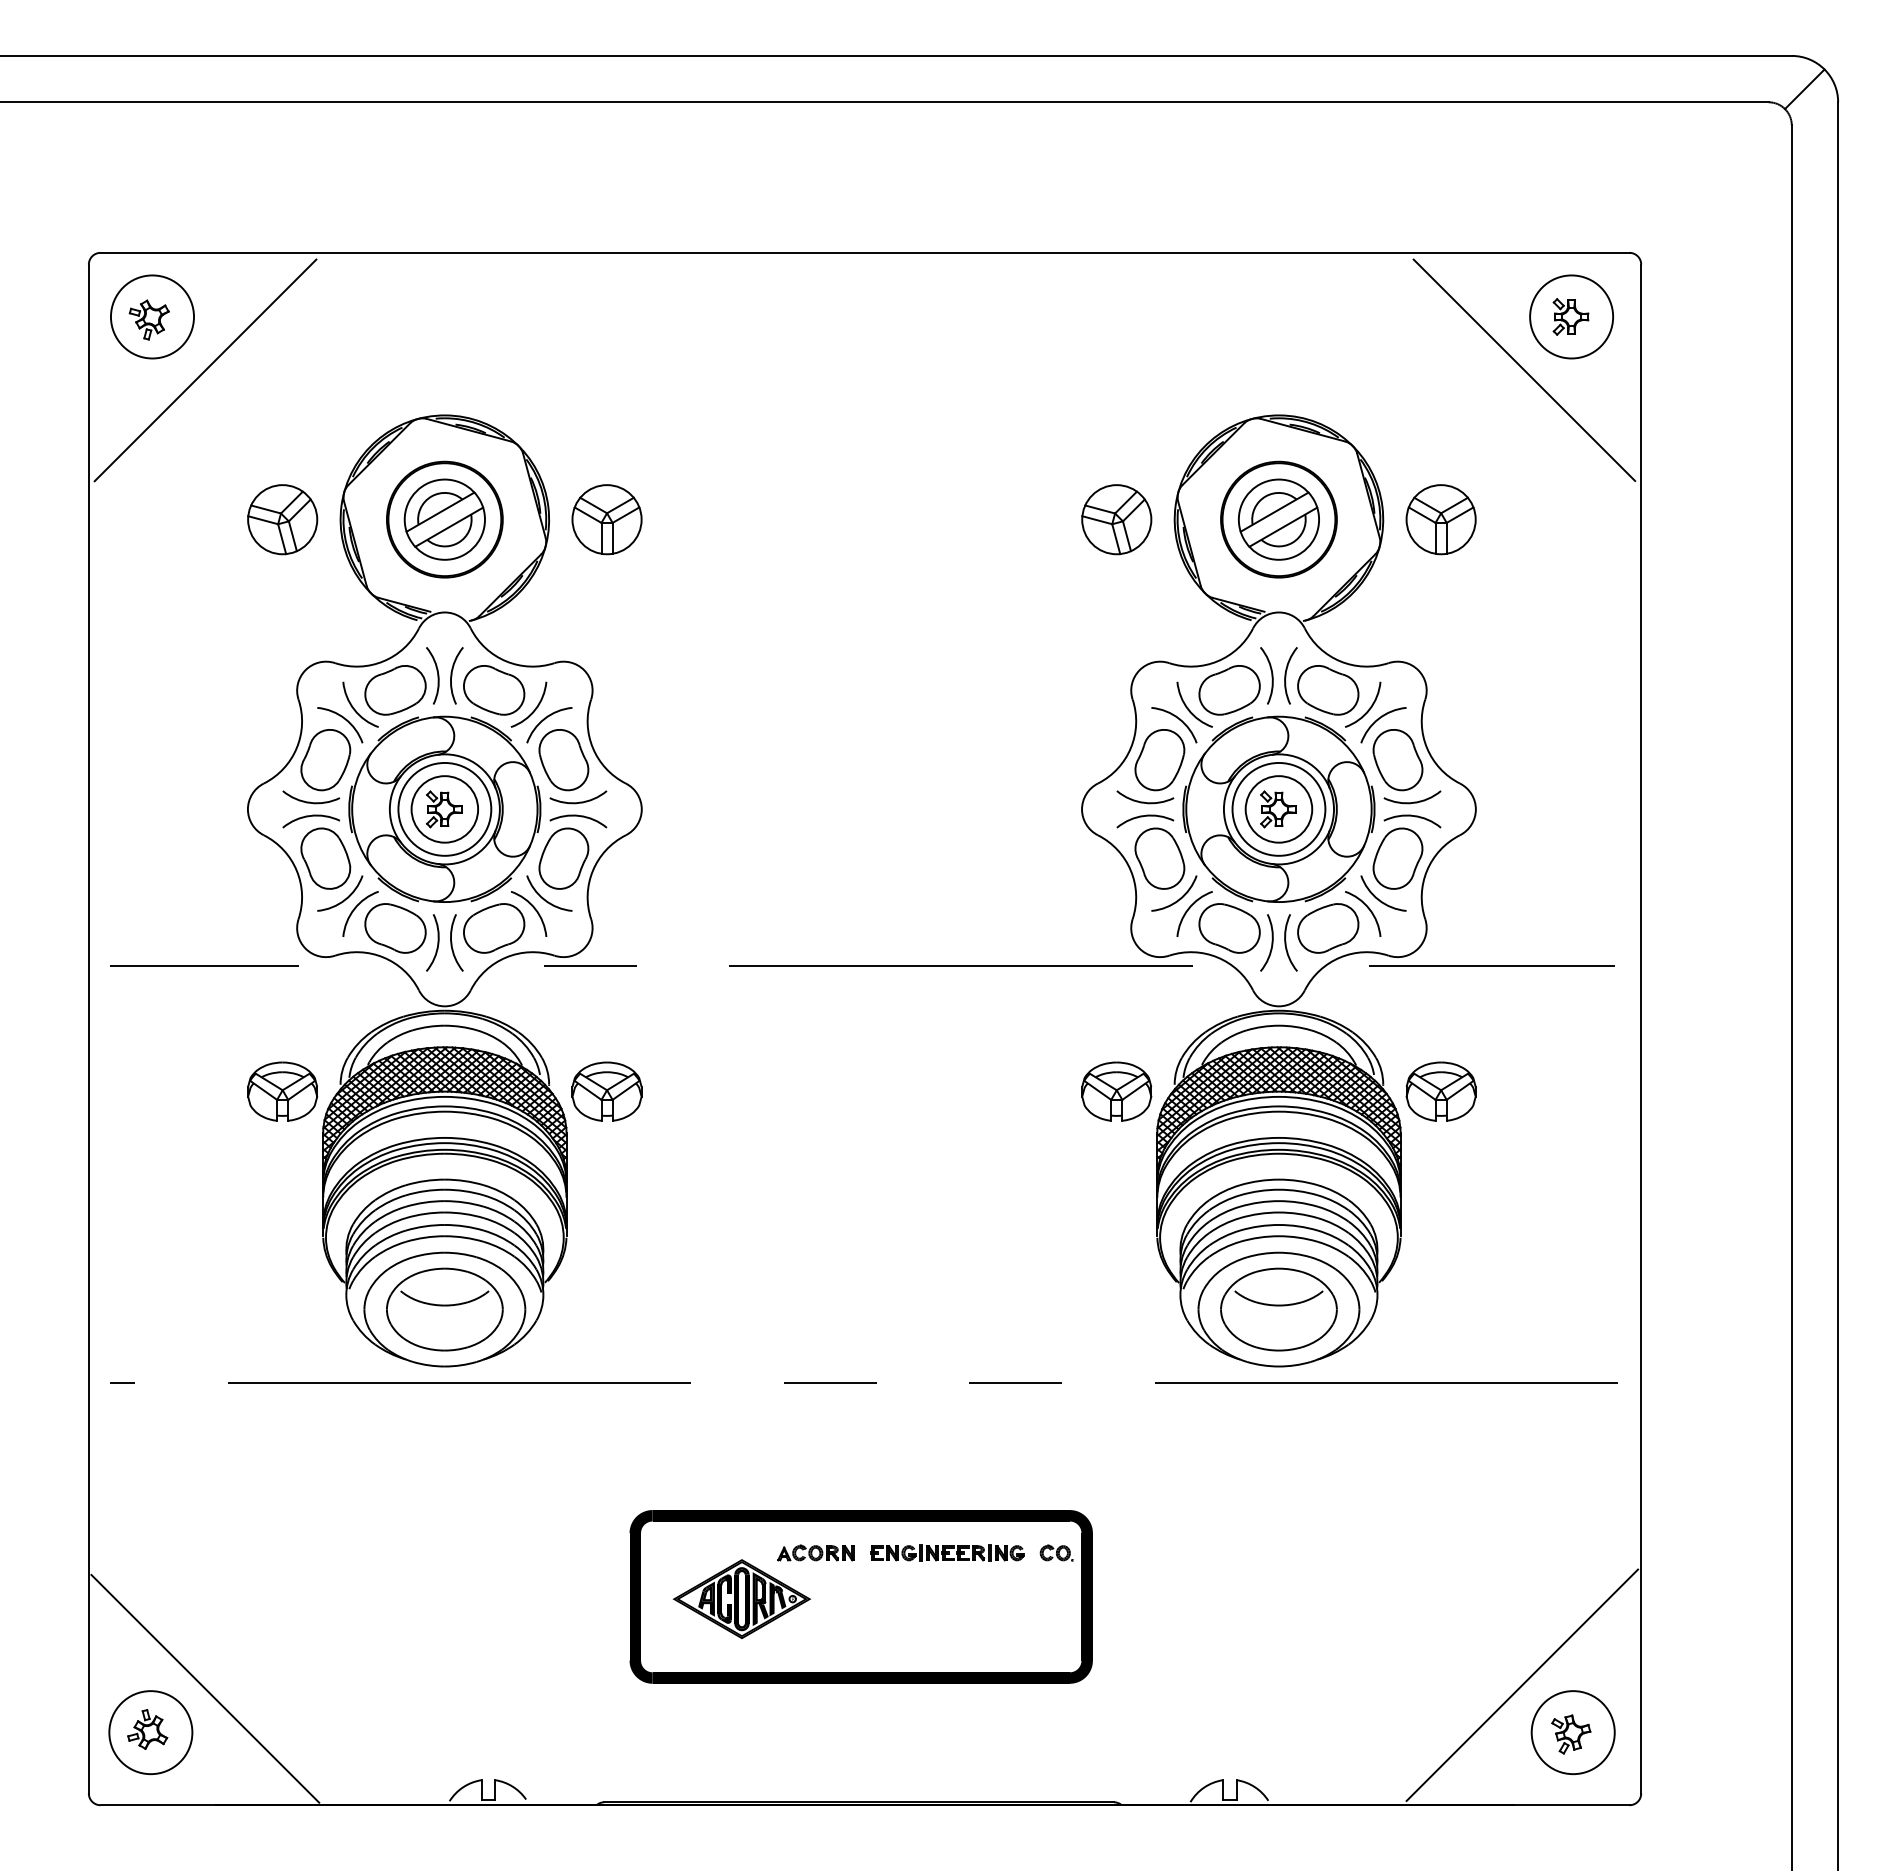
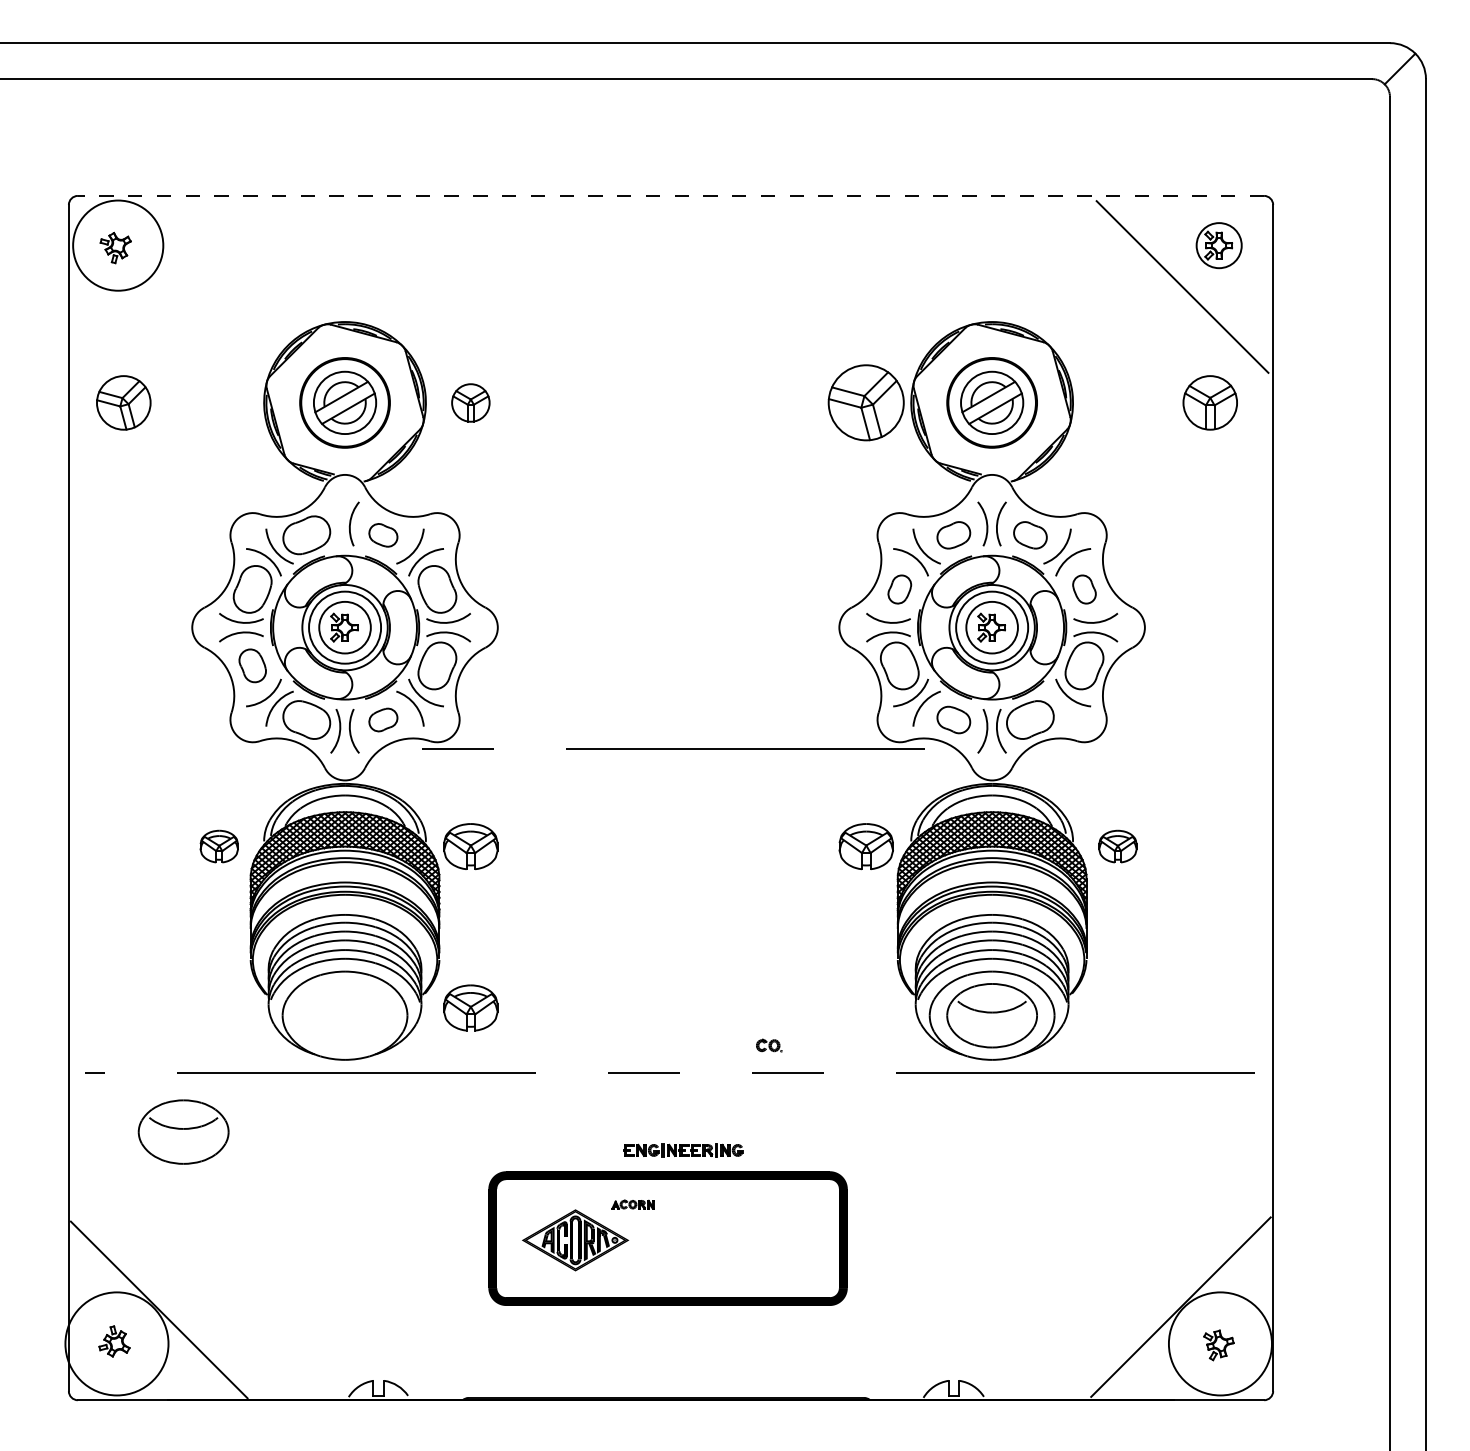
line: (864, 252) -> (670, 195), solid -> dashed
circle: (152, 316) -> (118, 245), size x1.4
circle: (1571, 316) -> (1219, 245), size x0.7
line: (205, 370) -> (159, 287), removed
part: (282, 519) -> (123, 402), moved
part: (606, 519) -> (470, 402), size x0.7
part: (1116, 519) -> (866, 402), size x1.4
part: (1440, 519) -> (1209, 402), moved
arc: (437, 675) -> (339, 523), removed
part: (494, 690) -> (383, 535), size x0.6
part: (1229, 690) -> (953, 535), size x0.7
part: (1328, 690) -> (1030, 535), size x0.7
part: (1159, 760) -> (899, 589), size x0.6
part: (1397, 760) -> (1084, 589), size x0.6
part: (325, 858) -> (252, 665), size x0.7
arc: (1367, 908) -> (1060, 704), removed
part: (494, 928) -> (383, 720), size x0.6
part: (1229, 928) -> (953, 720), size x0.7
line: (204, 965) -> (158, 748), removed
line: (1491, 965) -> (1157, 748), removed
part: (282, 1091) -> (219, 846), size x0.7
part: (1440, 1091) -> (1117, 846), size x0.7
part: (606, 1299) -> (470, 1007), added
part: (444, 1309) -> (183, 1132), moved
part: (815, 1552) -> (632, 1204), size x0.7
part: (947, 1552) -> (683, 1149), moved
part: (1056, 1552) -> (769, 1045), moved
circle: (150, 1732) -> (116, 1343), size x1.6
circle: (1572, 1732) -> (1219, 1343), size x1.6

